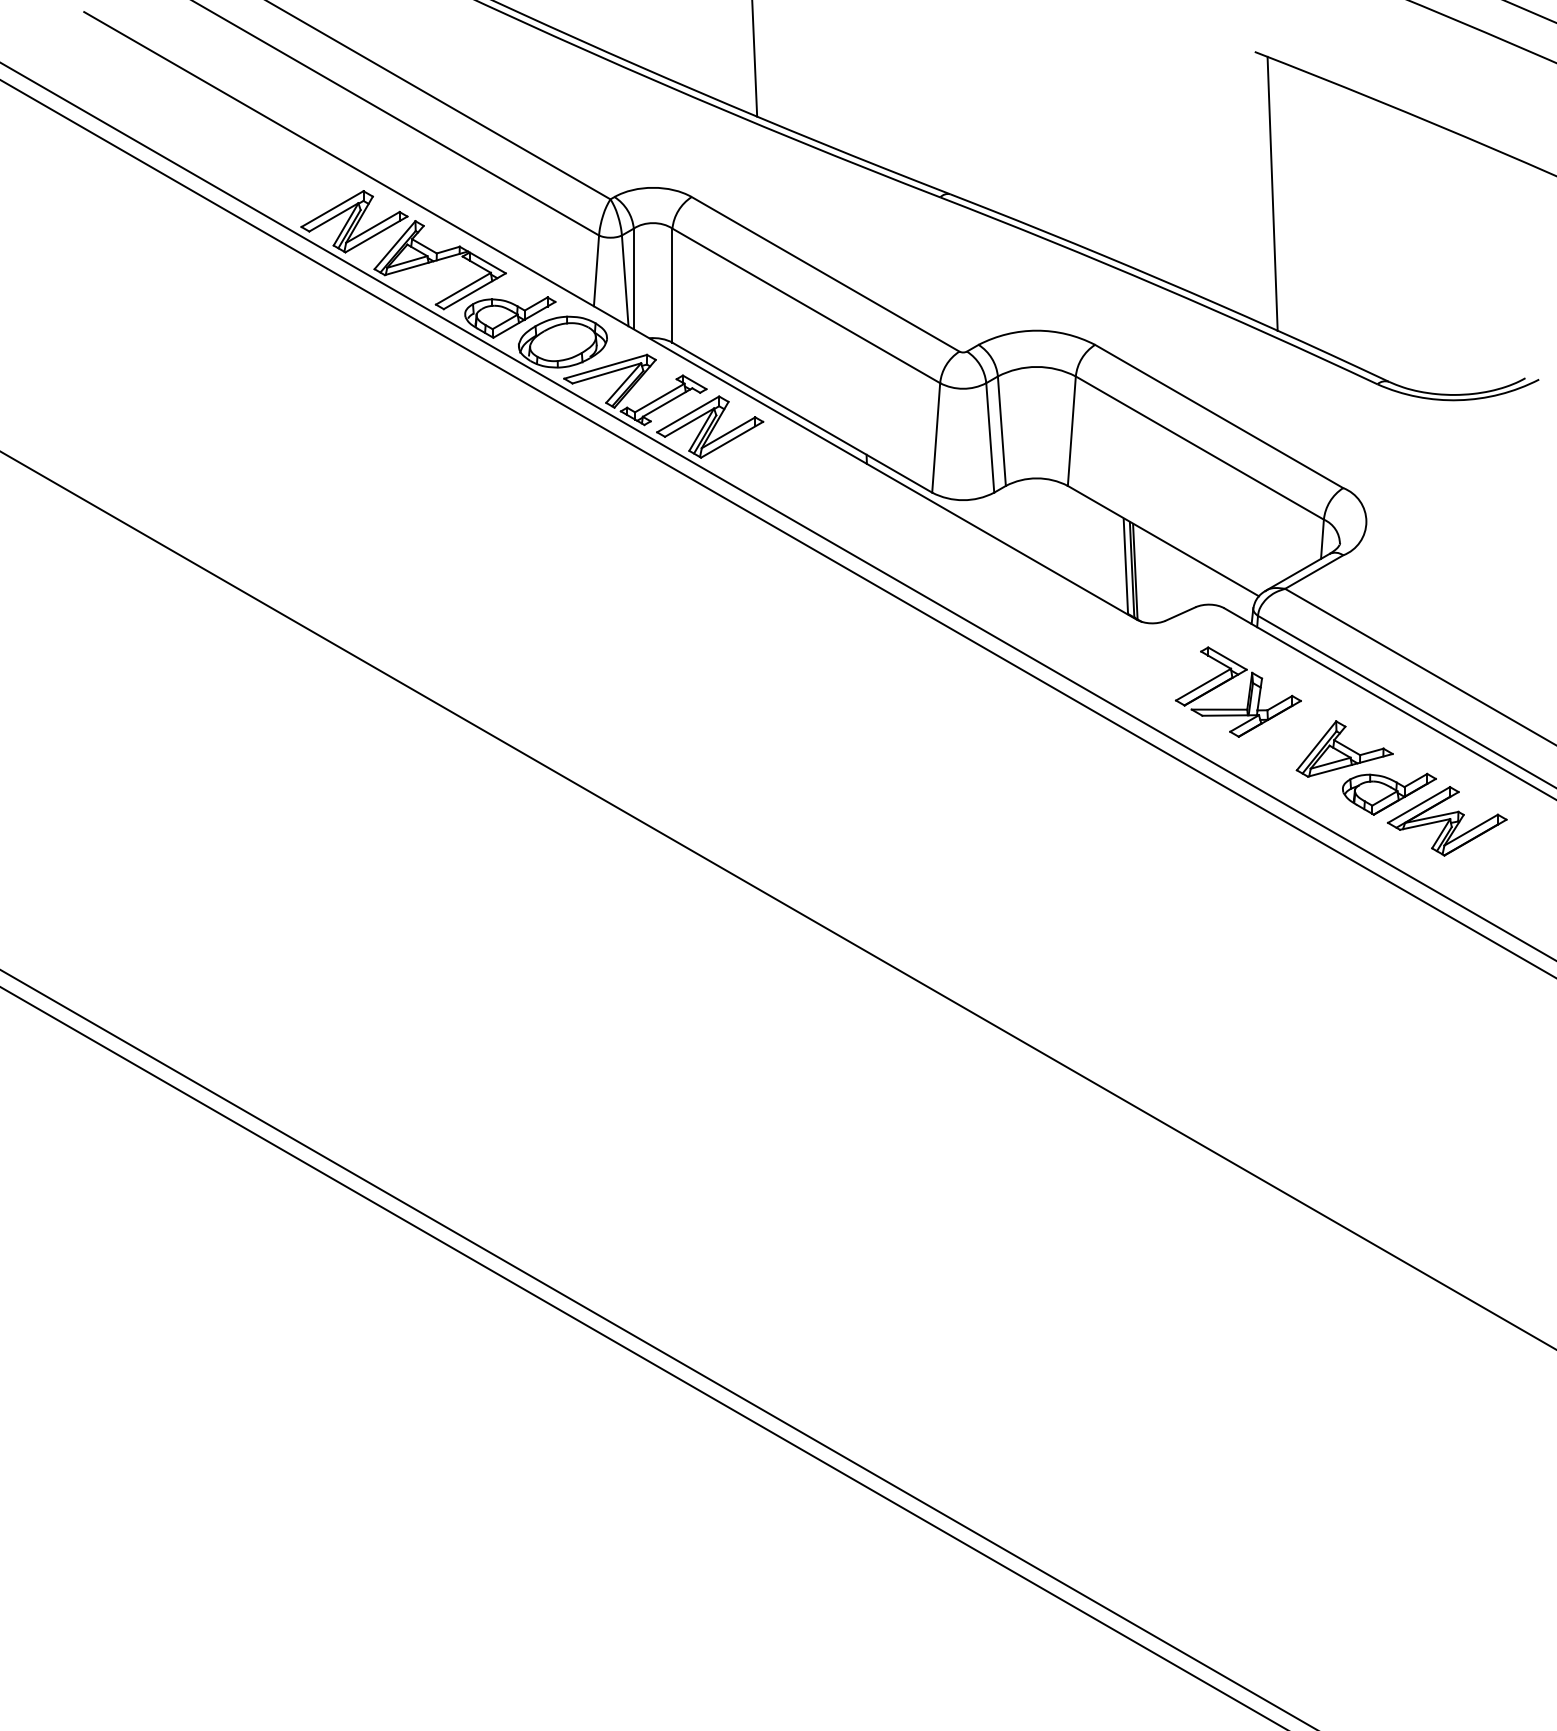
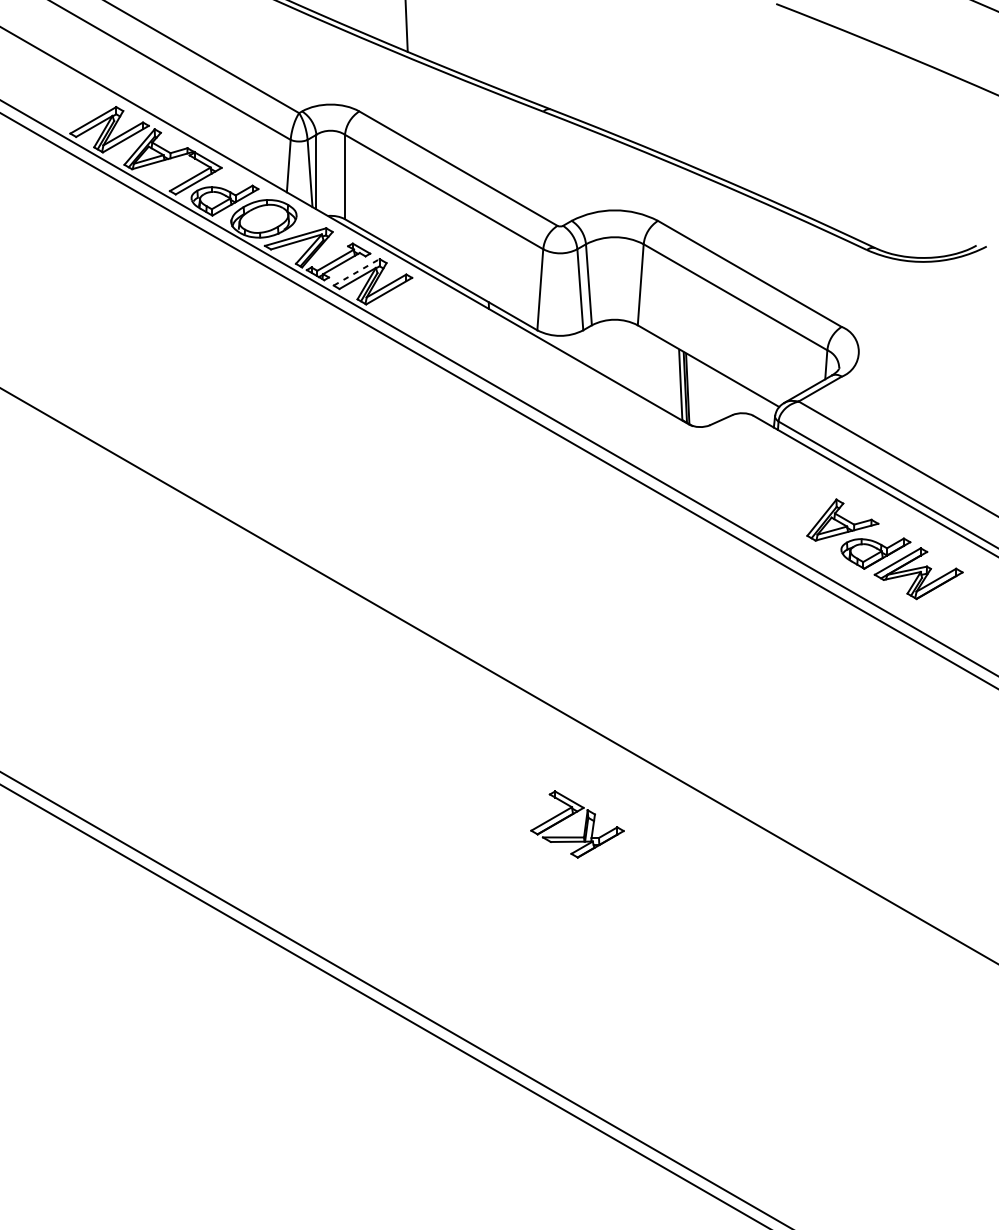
line: (1272, 193) -> (789, 108), removed
line: (688, 414) -> (356, 272), solid -> dashed
part: (1248, 691) -> (584, 824), moved

